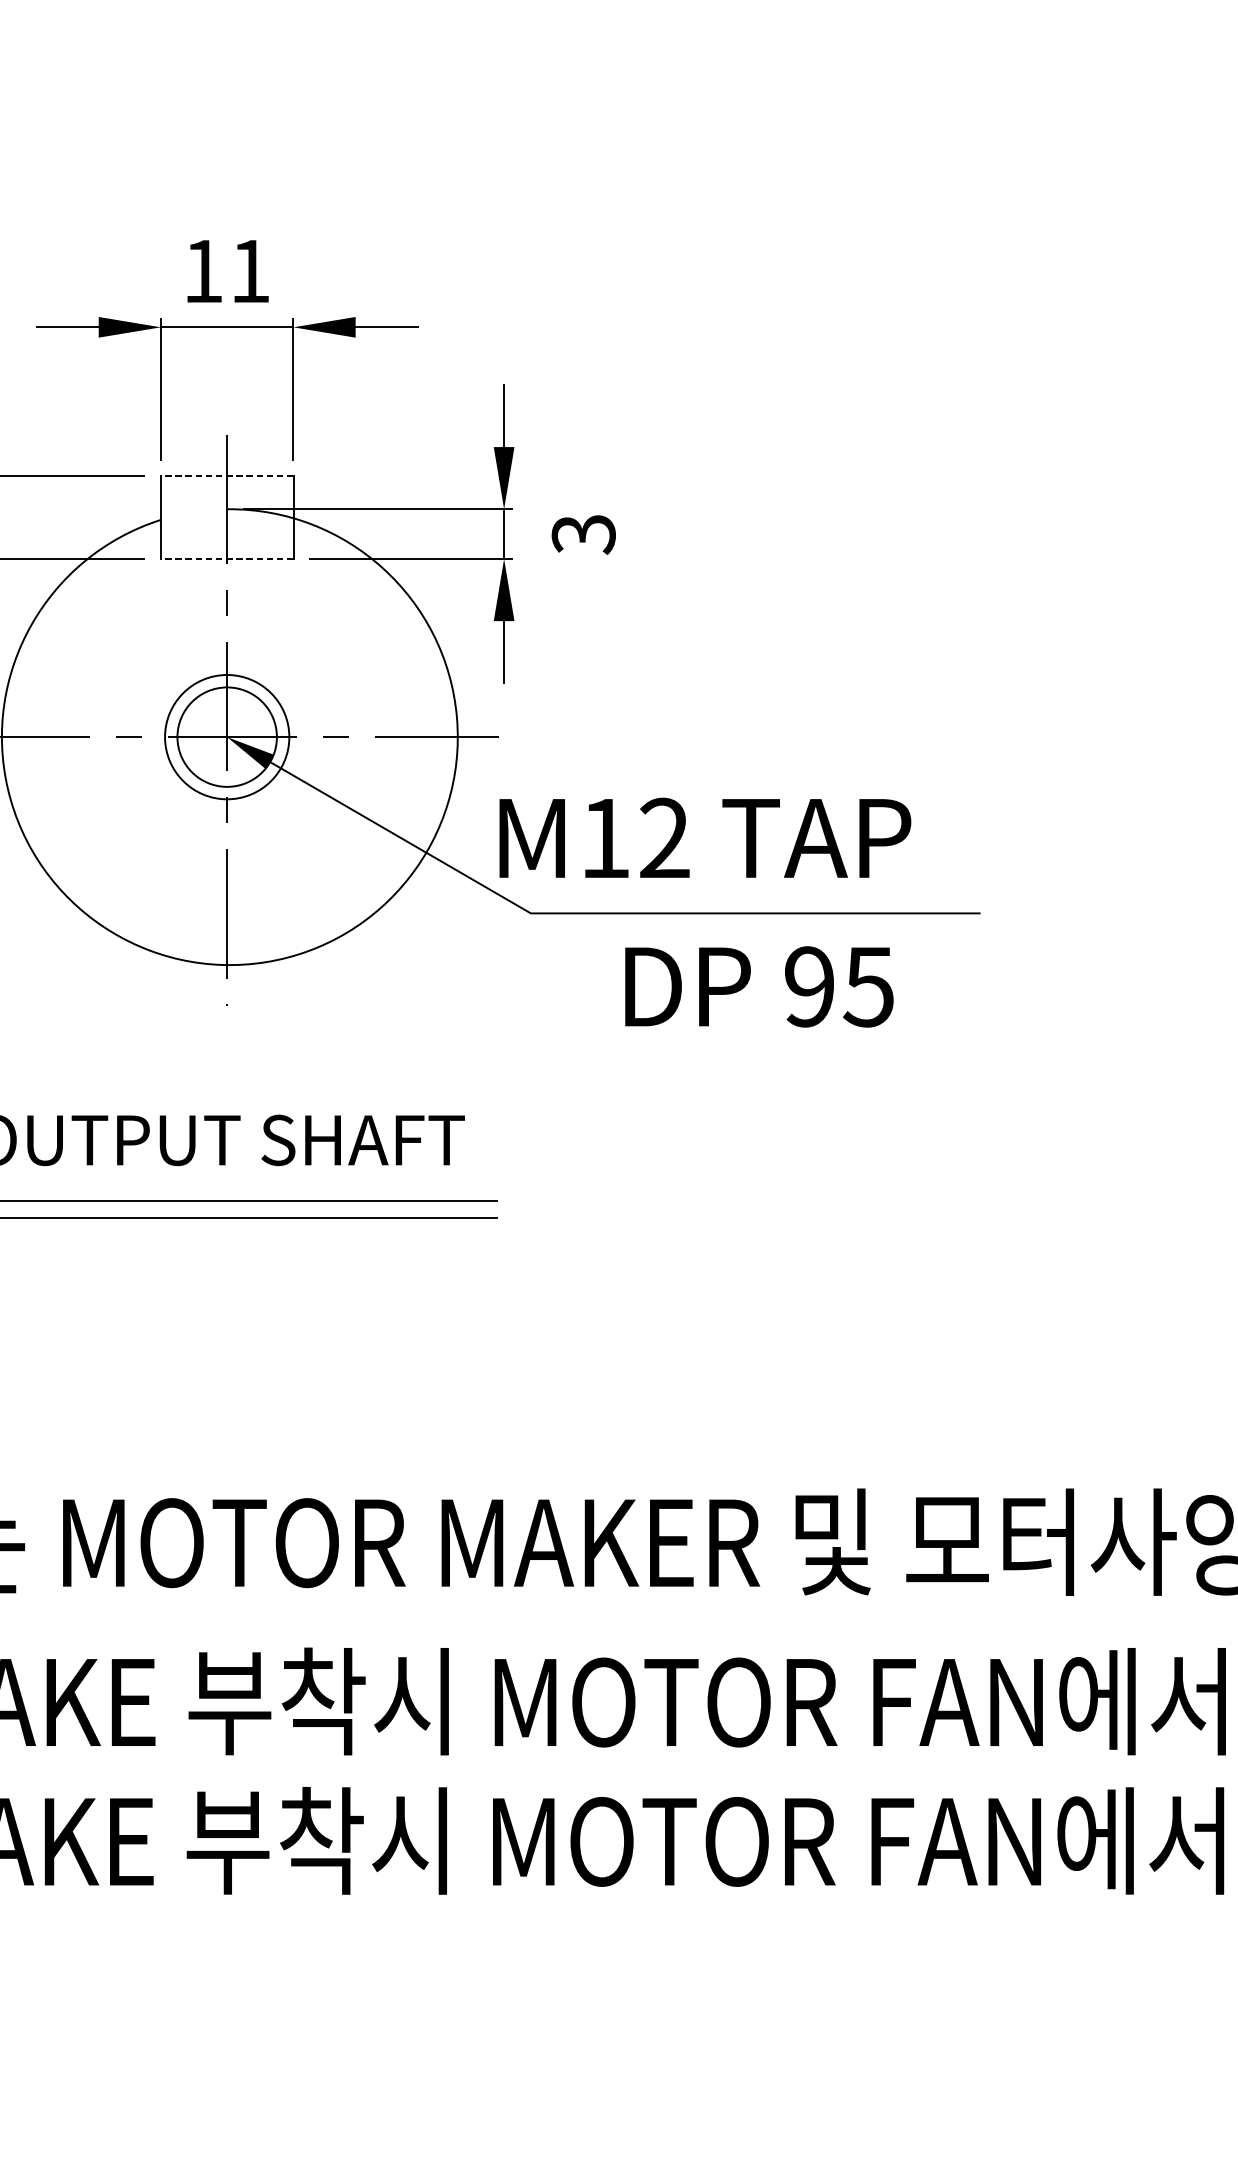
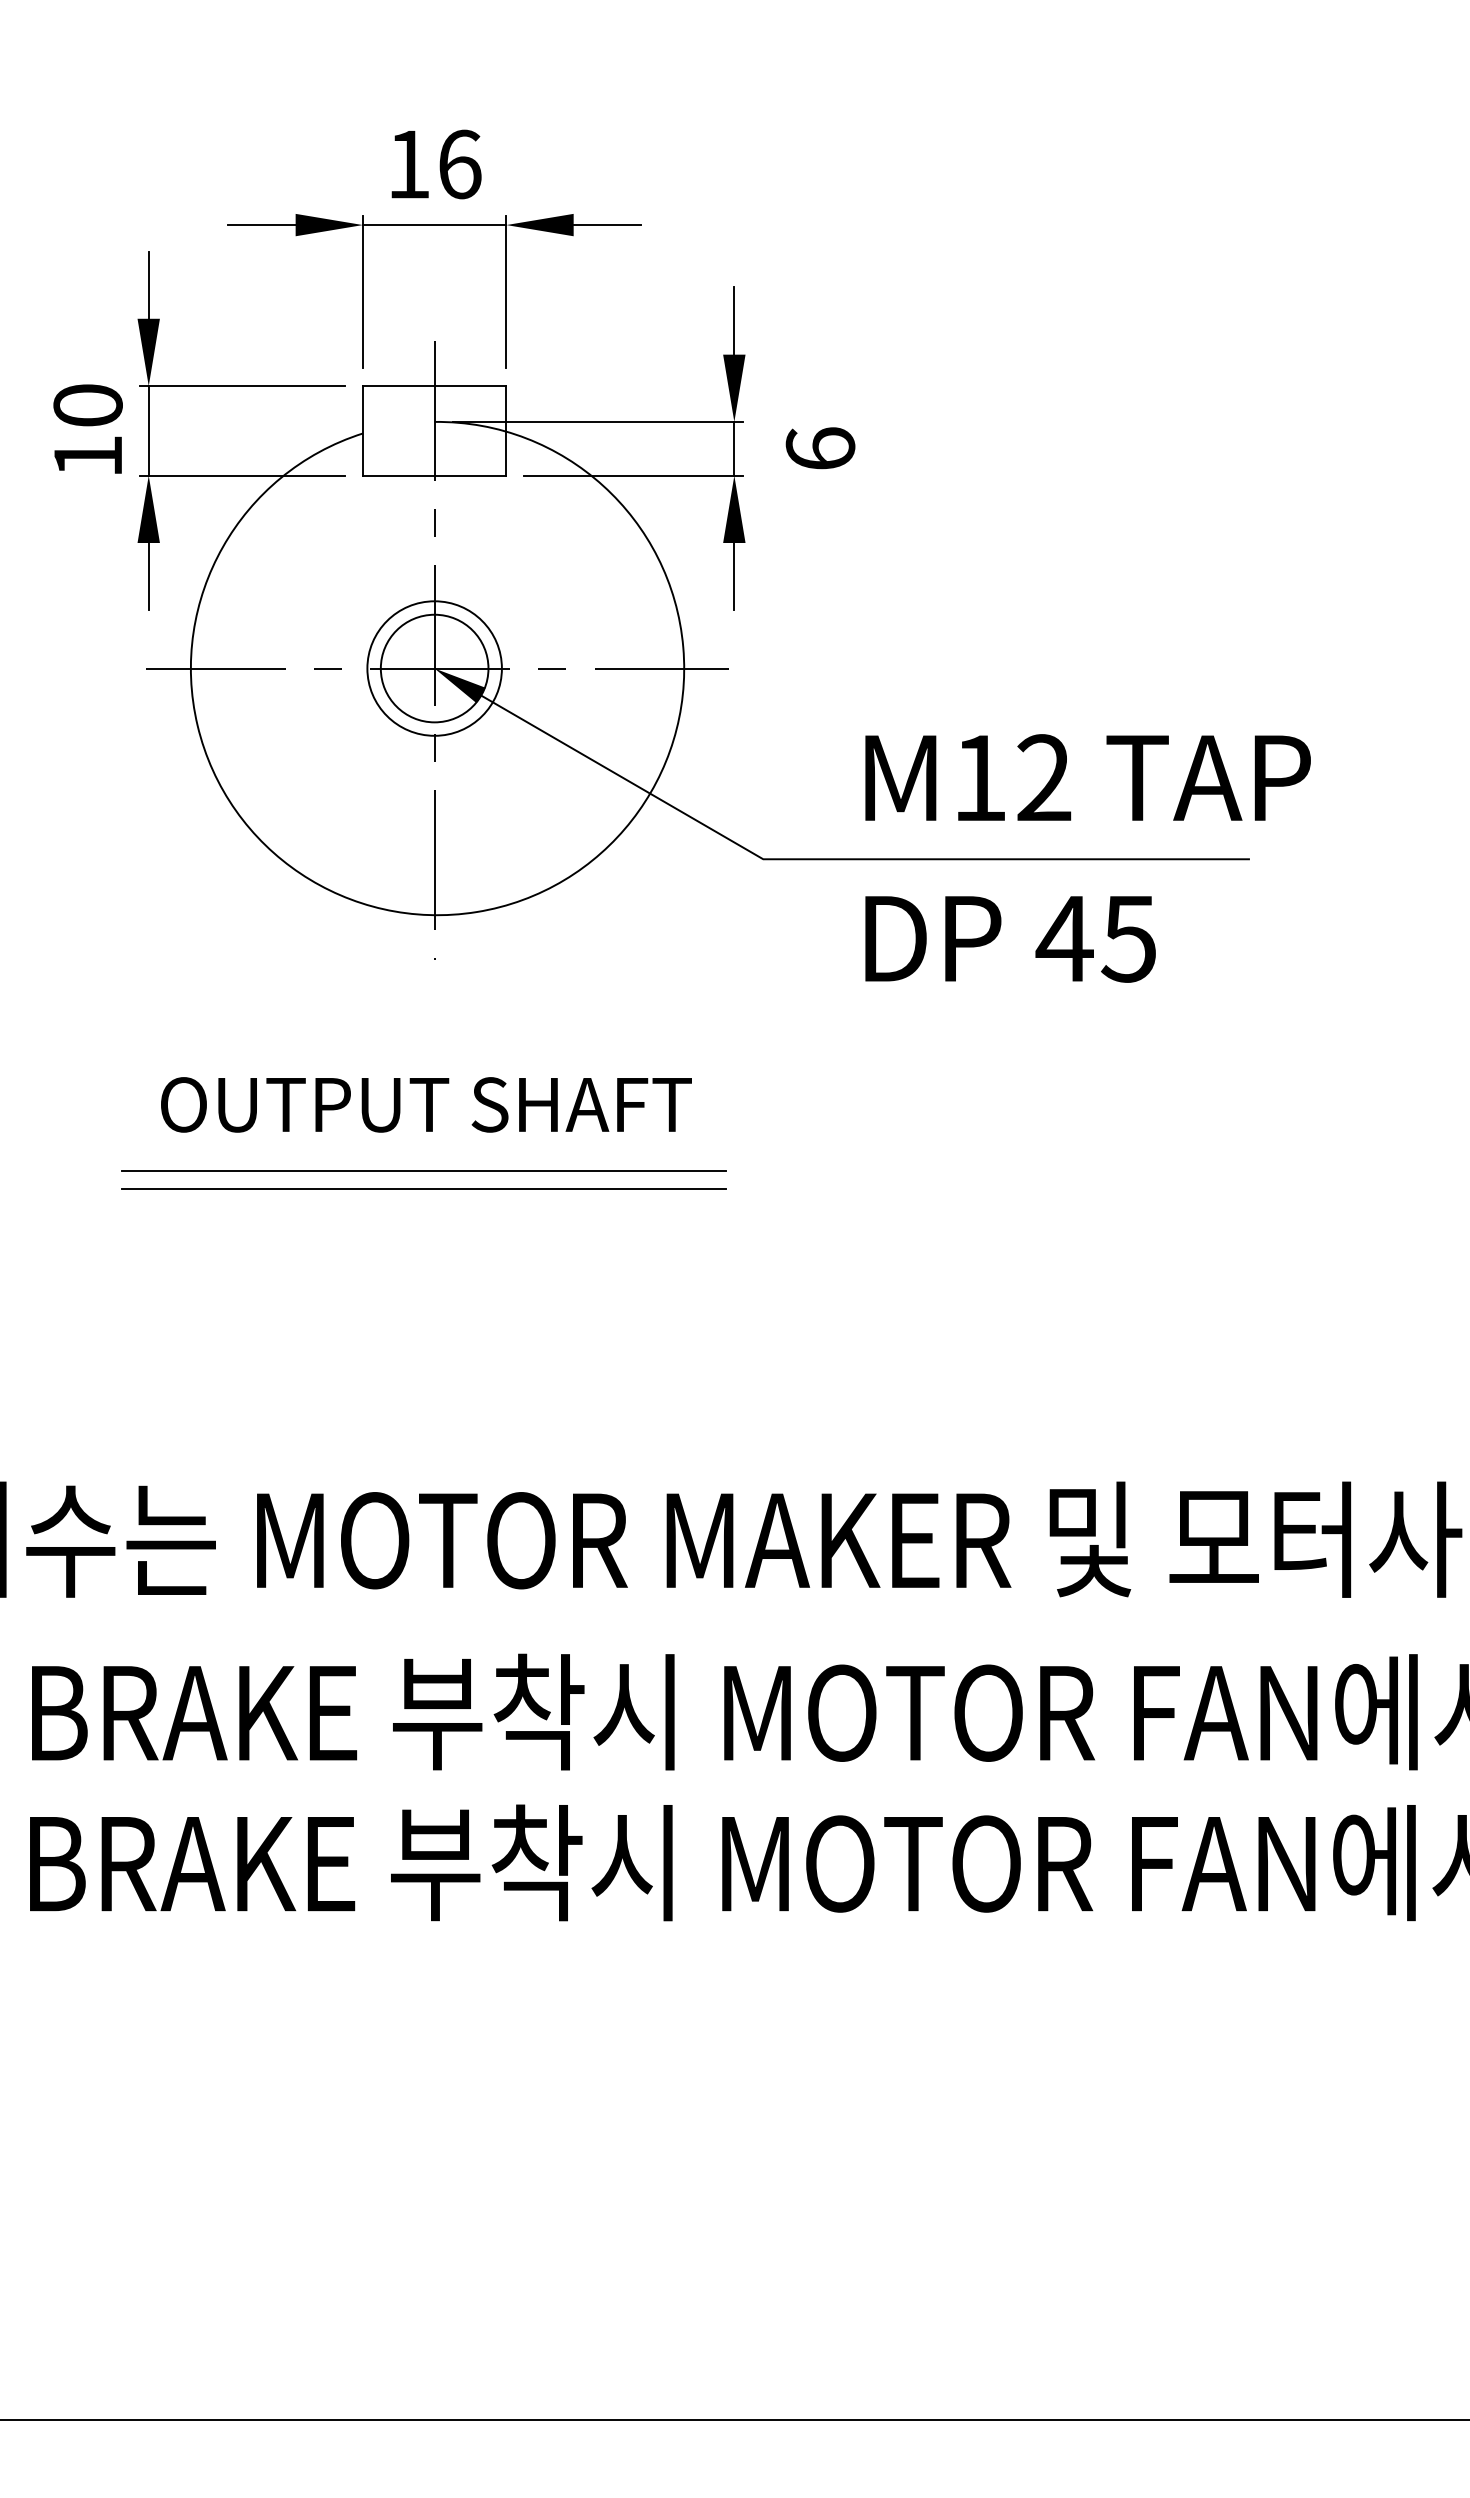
text: (251, 271) -> (460, 164), 11 -> 16
line: (227, 476) -> (434, 386), dashed -> solid
text: (583, 534) -> (820, 449), 3 -> 6
line: (227, 558) -> (434, 475), dashed -> solid
text: (704, 837) -> (1087, 777), moved
text: (809, 986) -> (1064, 938), 95 -> 45

